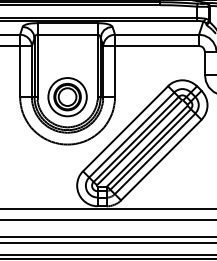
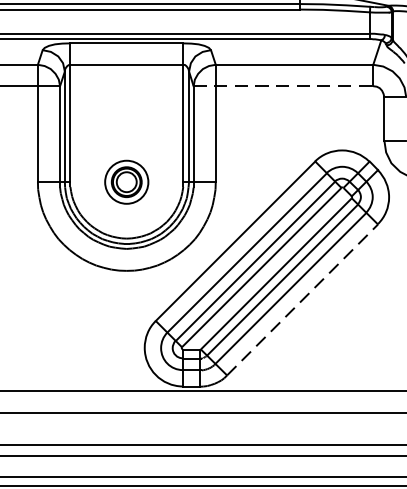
line: (151, 46) -> (284, 87), solid -> dashed
part: (67, 97) -> (126, 182), size x0.6
line: (161, 160) -> (302, 300), solid -> dashed

